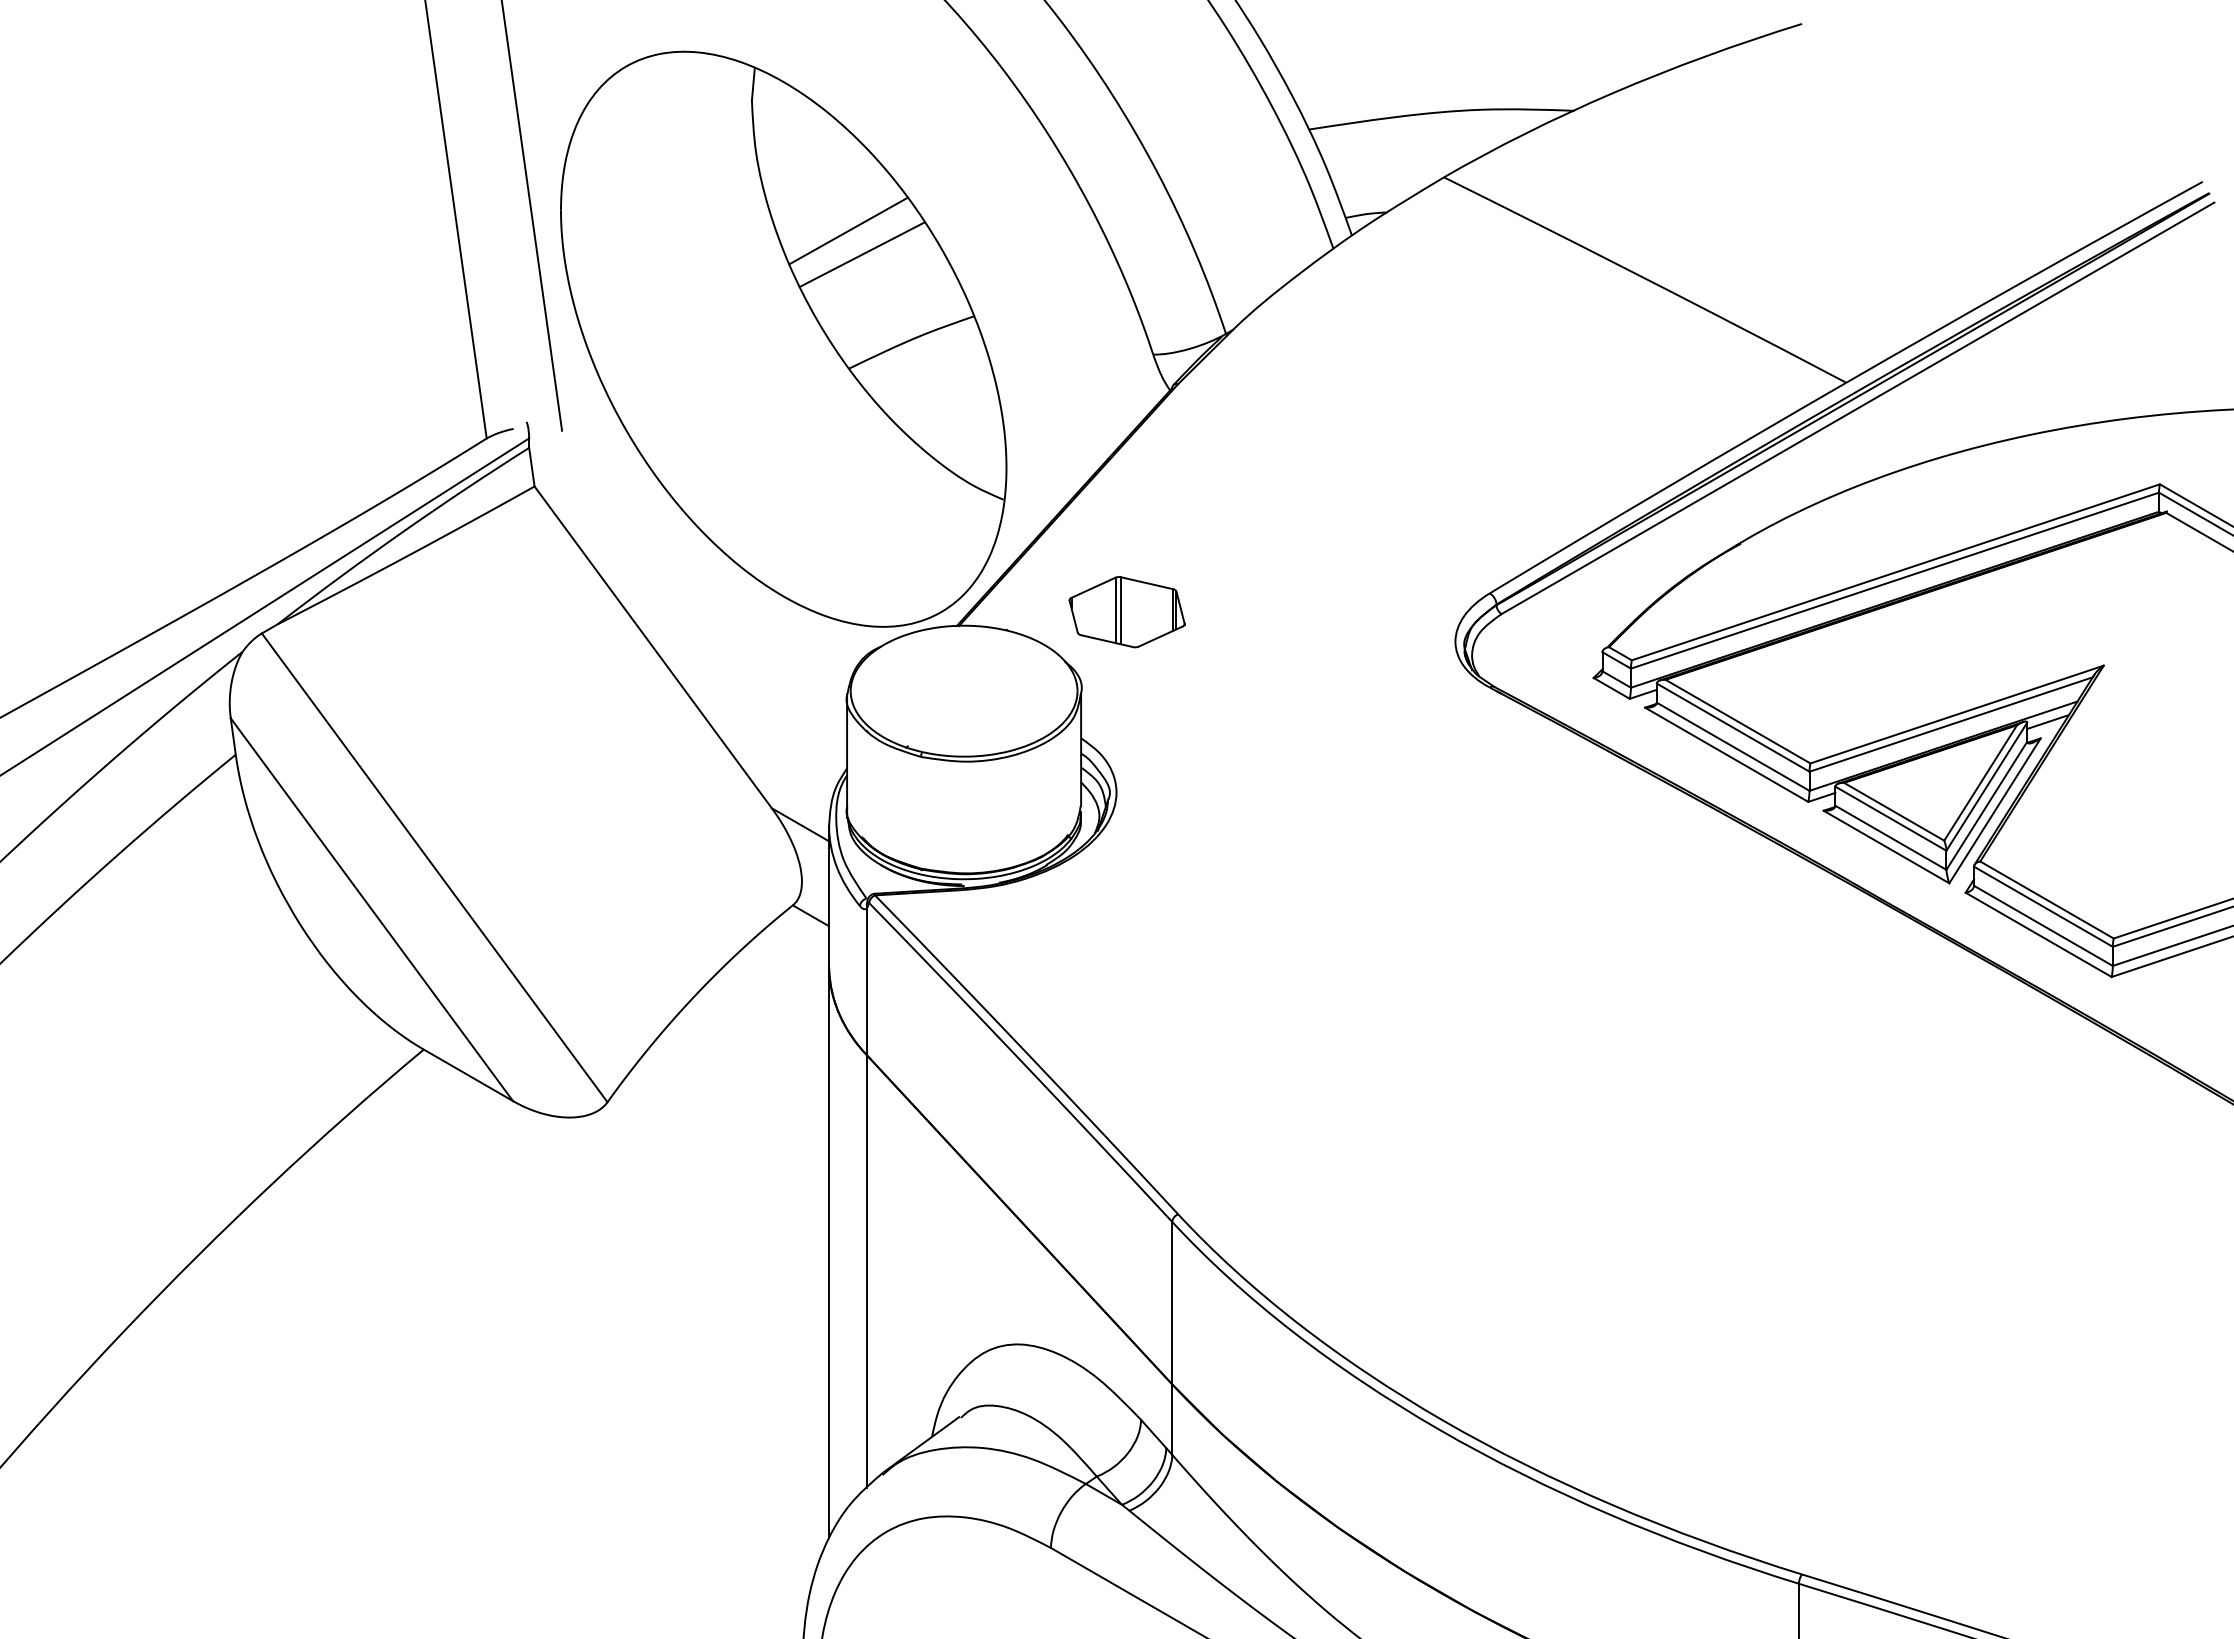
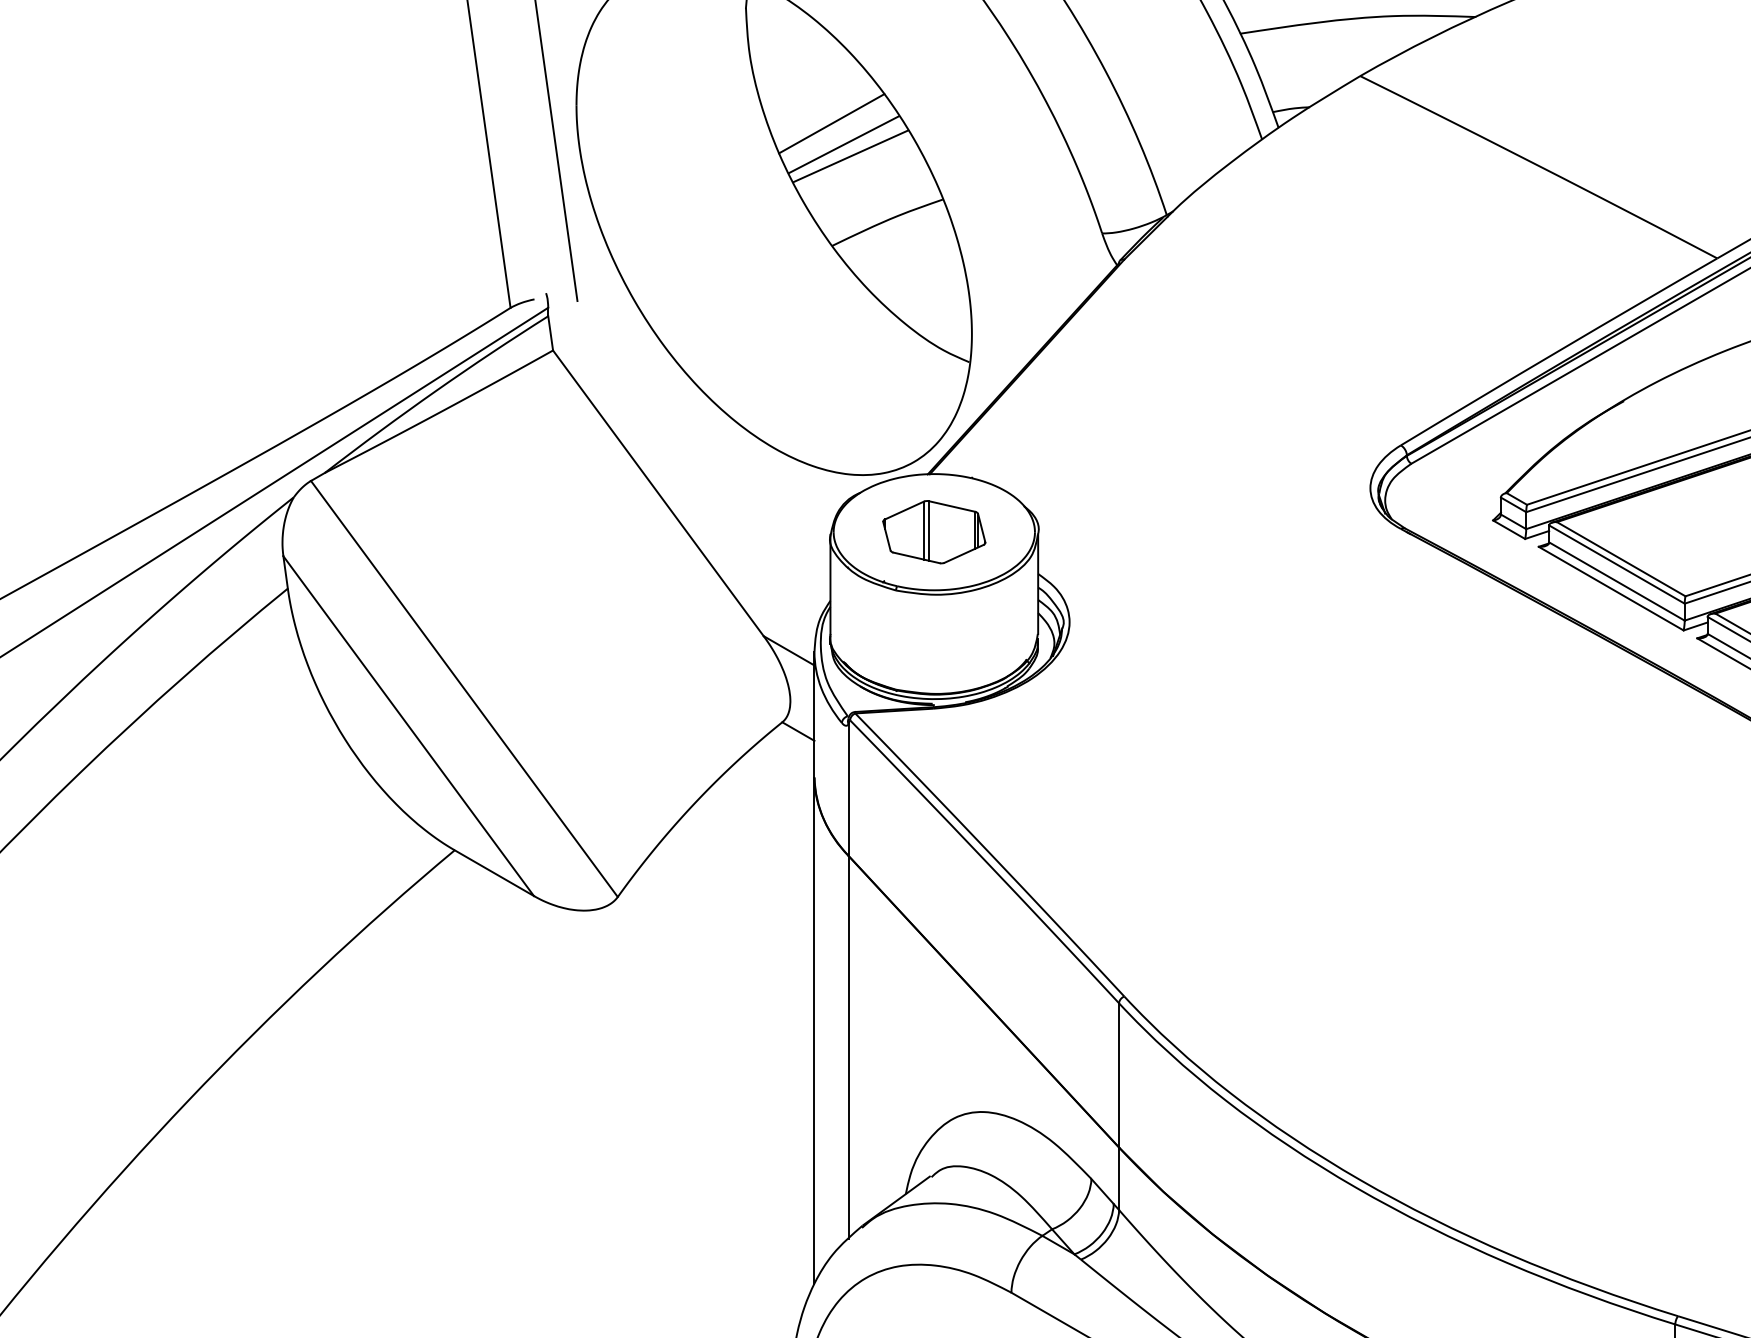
line: (869, 267) -> (850, 156), added
part: (1126, 612) -> (933, 532), moved

